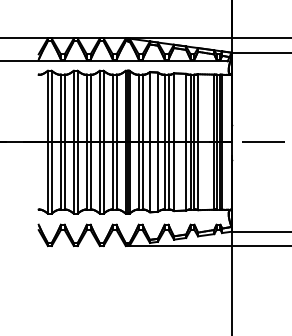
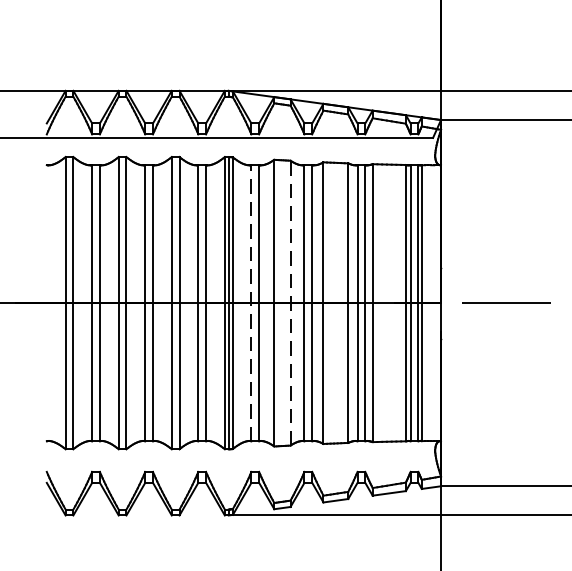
line: (138, 142) -> (250, 303), solid -> dashed
line: (157, 142) -> (289, 303), solid -> dashed

